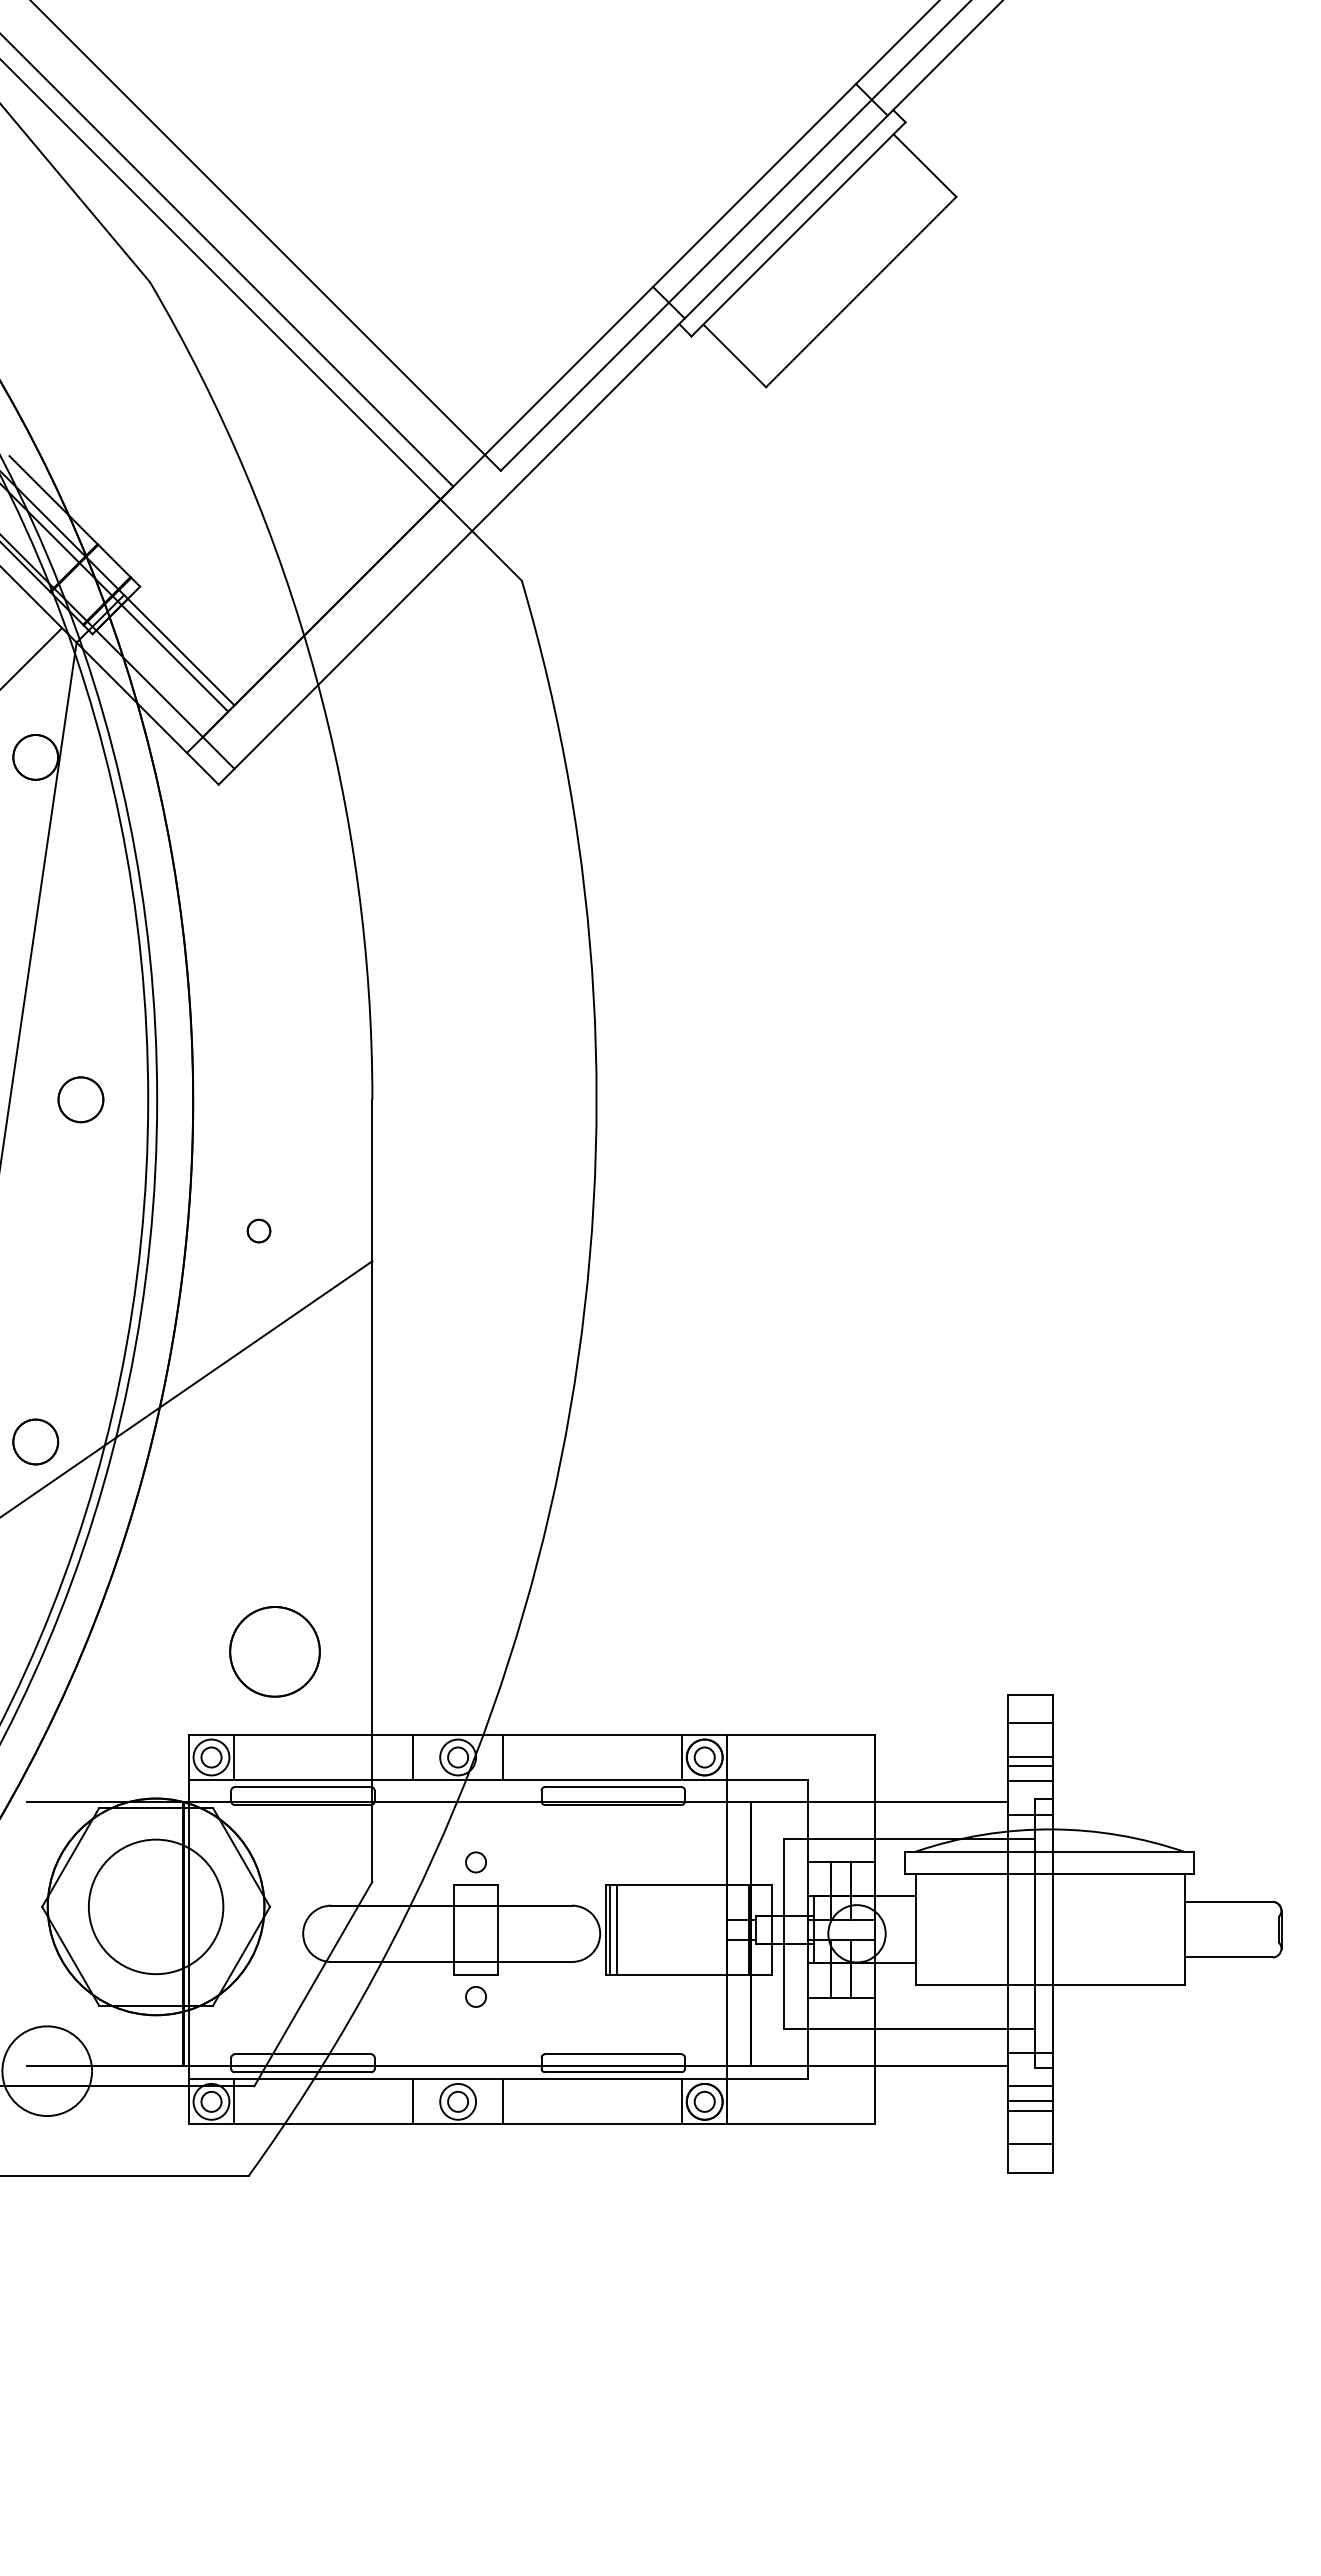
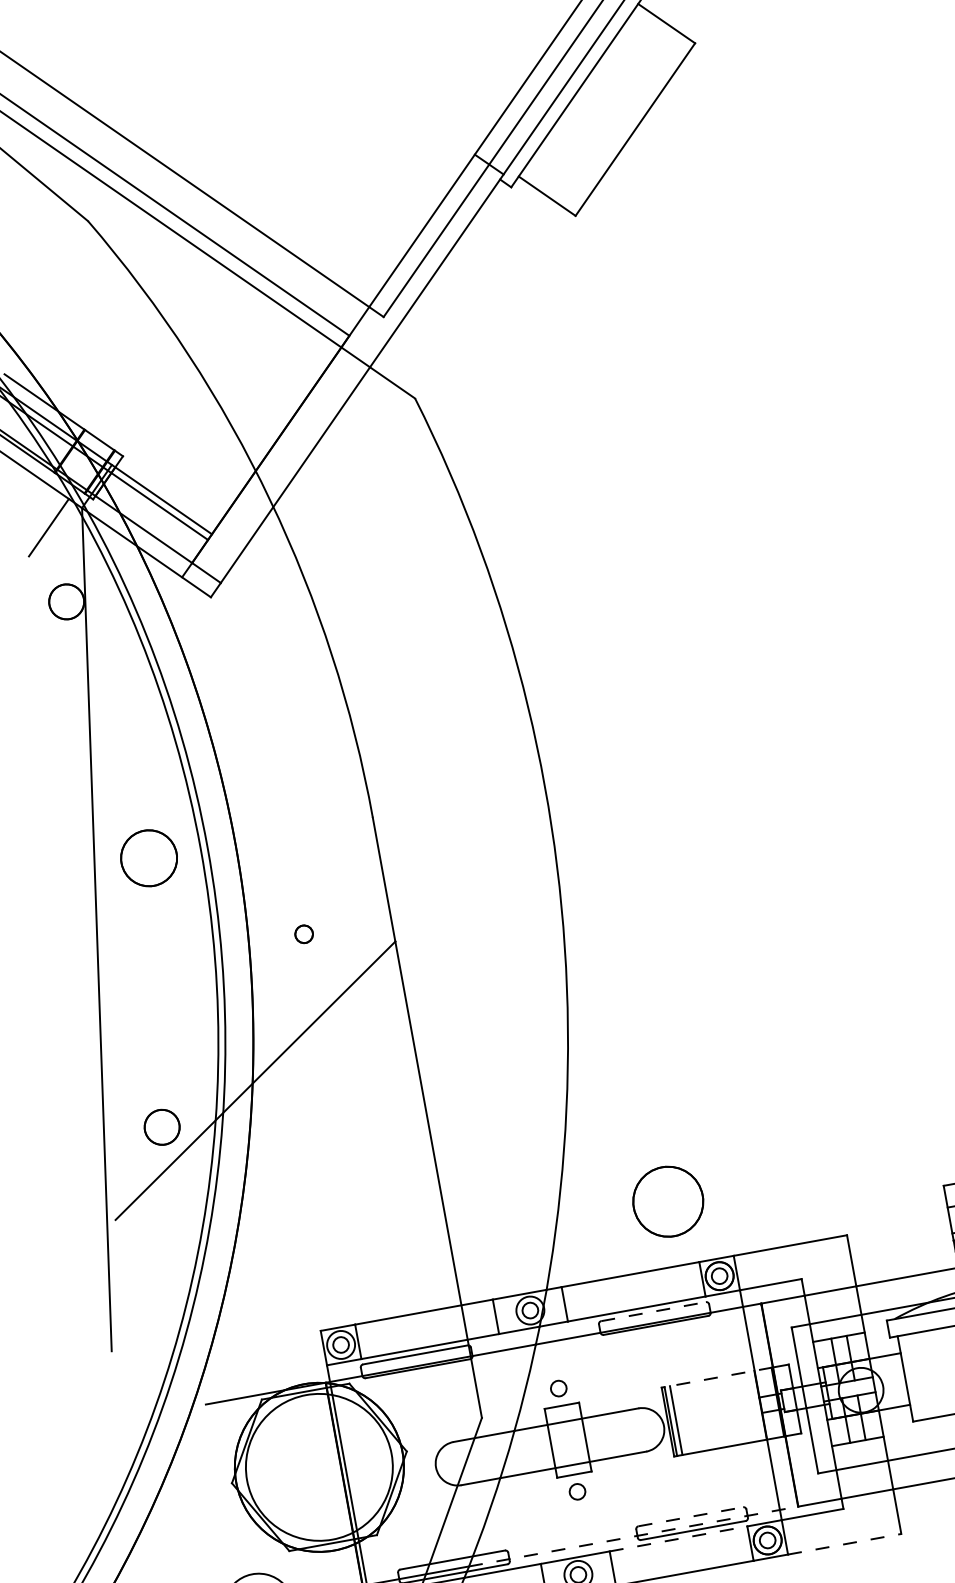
part: (80, 1099) -> (148, 858), size x1.6
circle: (274, 1651) -> (667, 1201), moved
line: (613, 1787) -> (653, 1311), solid -> dashed
line: (679, 1884) -> (718, 1377), solid -> dashed
circle: (155, 1906) -> (318, 1467), size x1.4
line: (613, 2054) -> (691, 1516), solid -> dashed
line: (536, 2066) -> (633, 1536), solid -> dashed
line: (592, 2079) -> (678, 1538), solid -> dashed
line: (800, 2124) -> (844, 1544), solid -> dashed

